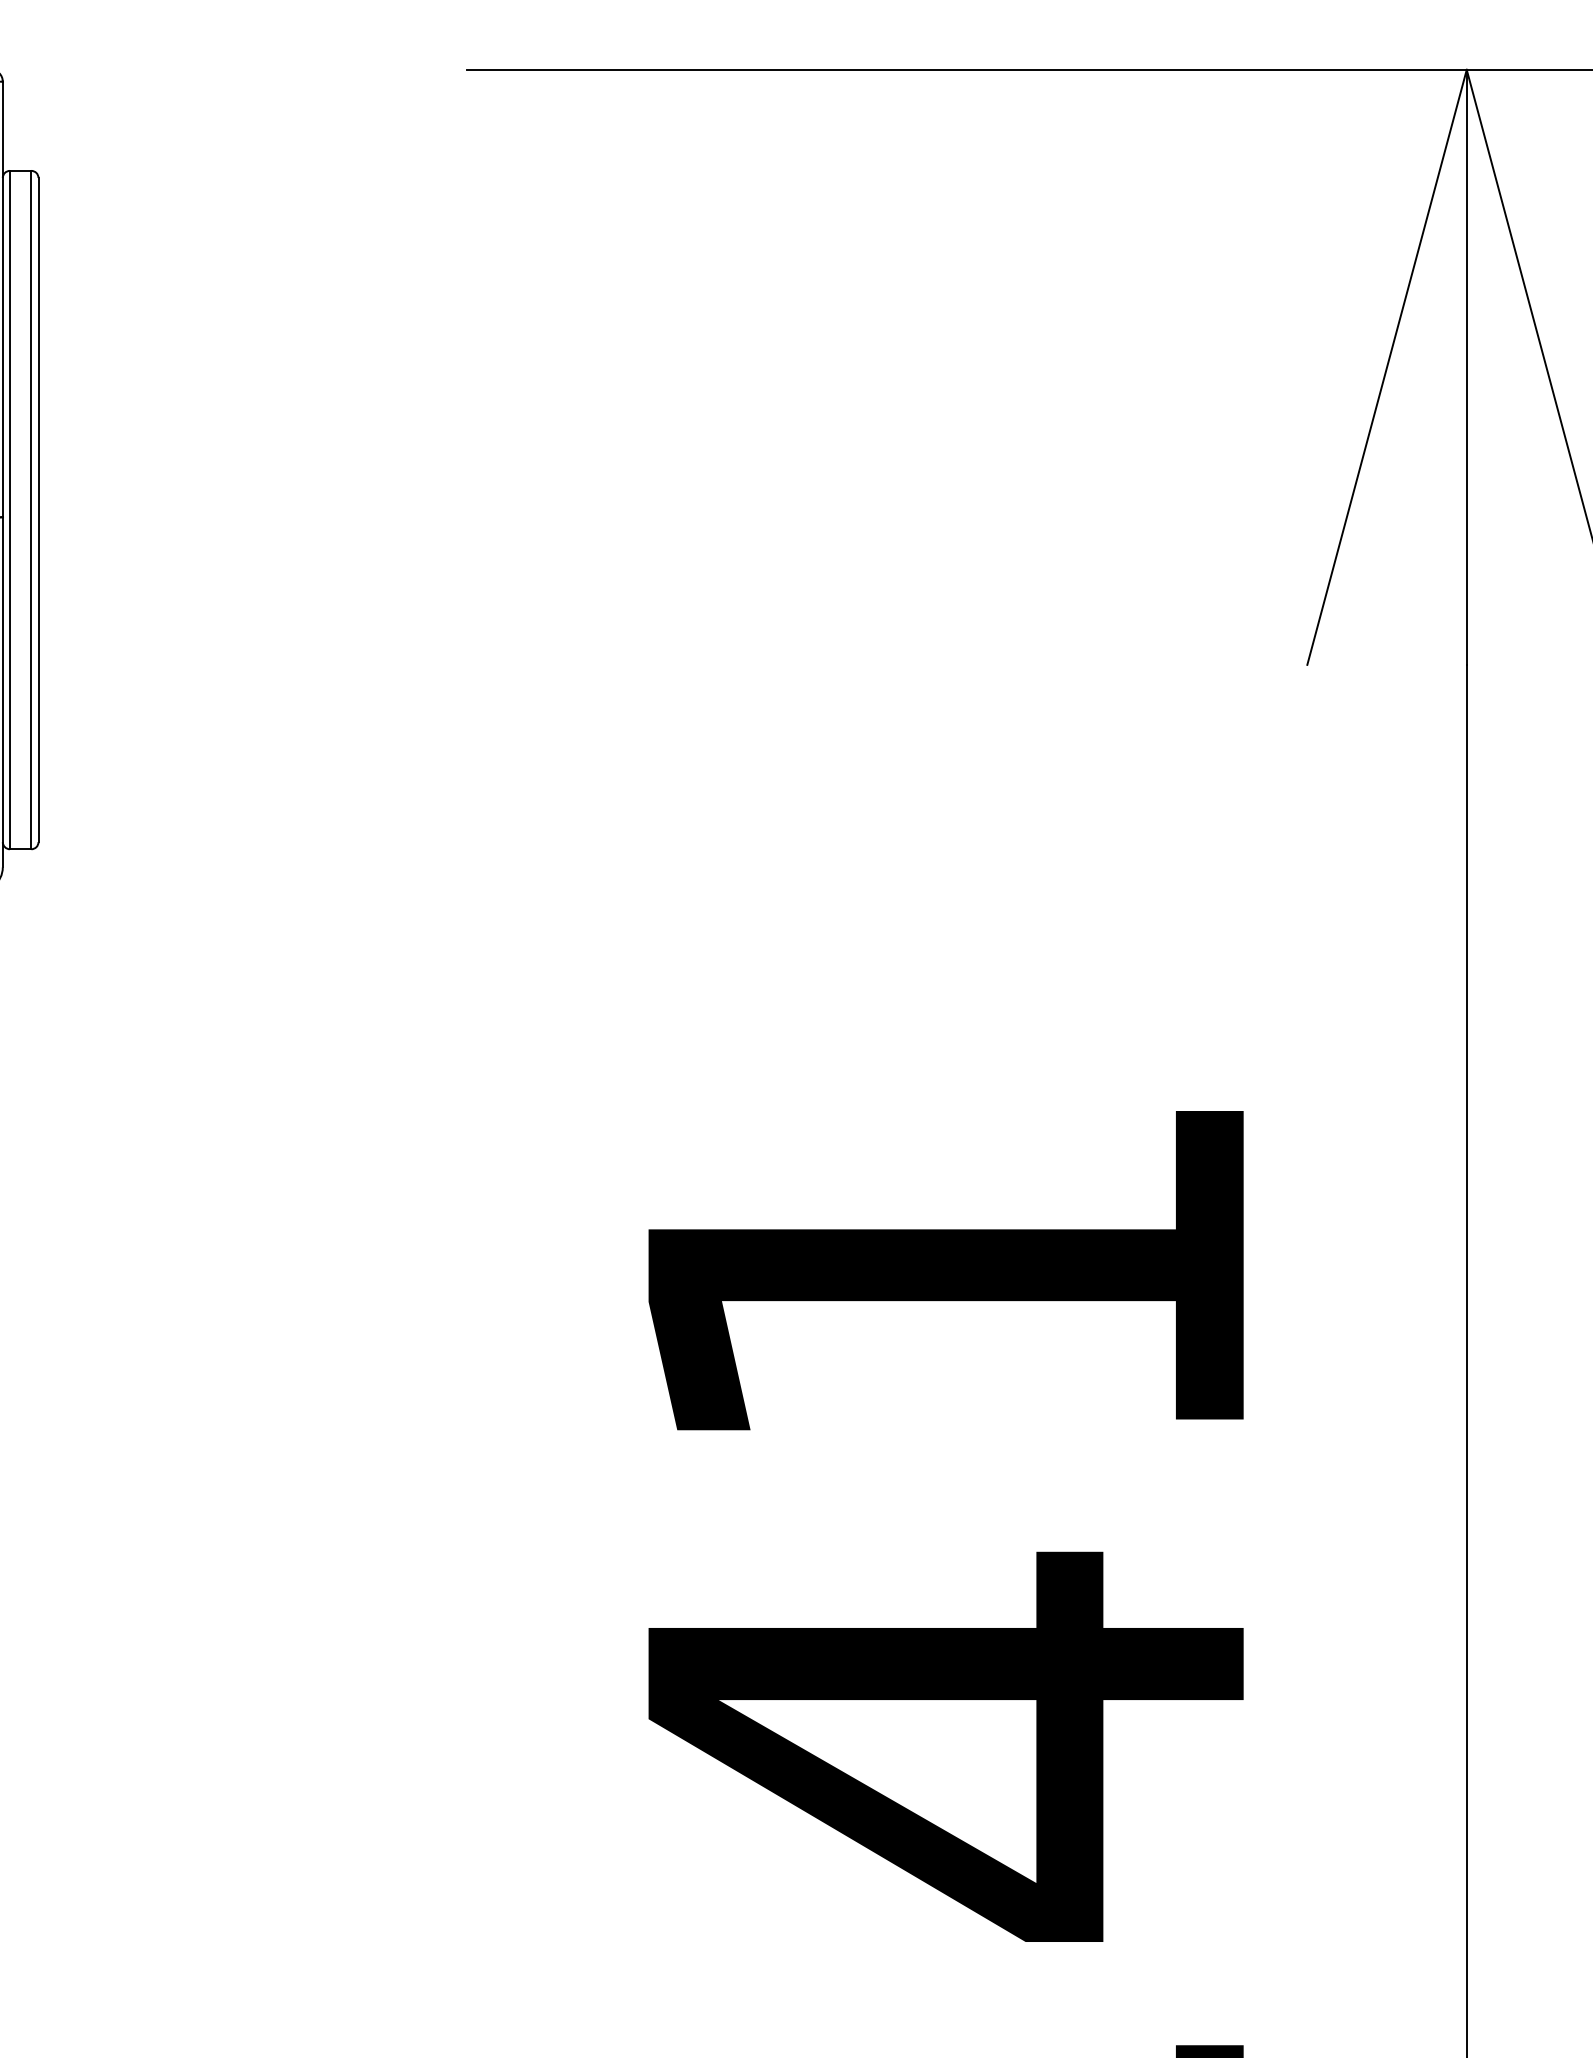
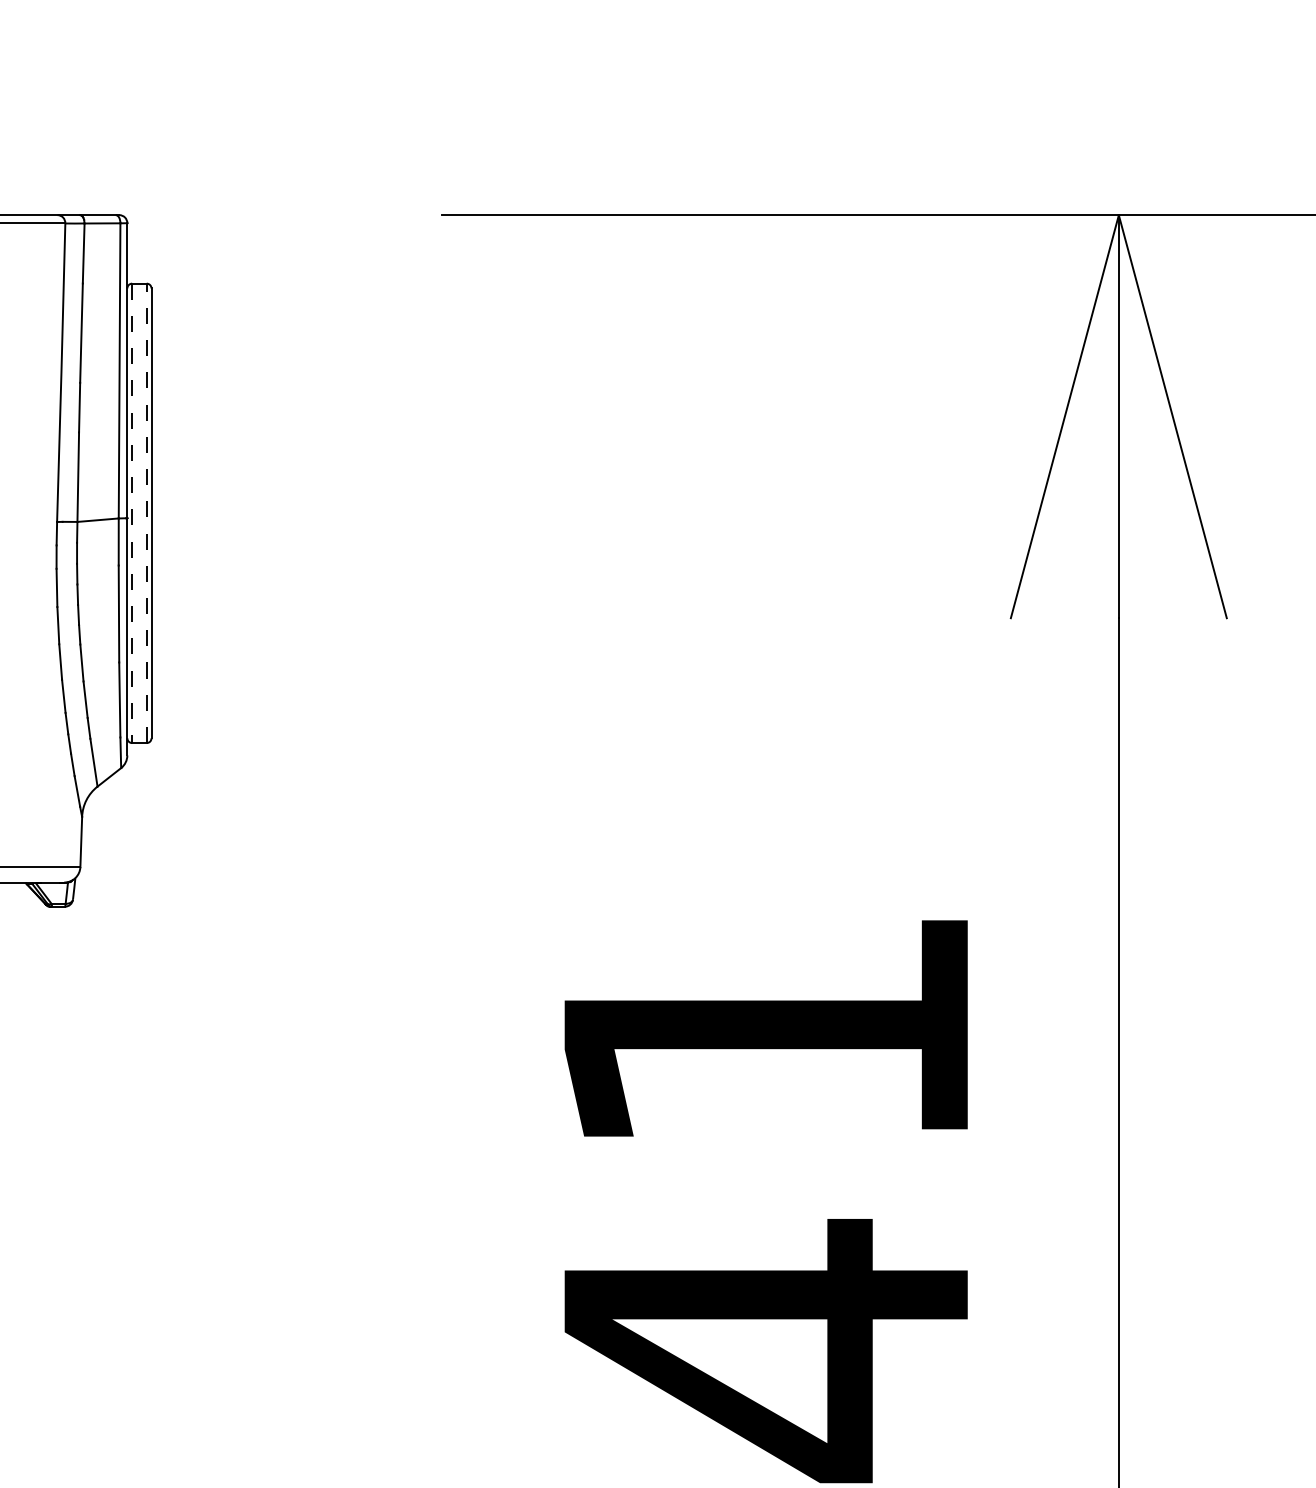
line: (10, 510) -> (132, 513), solid -> dashed
line: (31, 510) -> (146, 513), solid -> dashed

